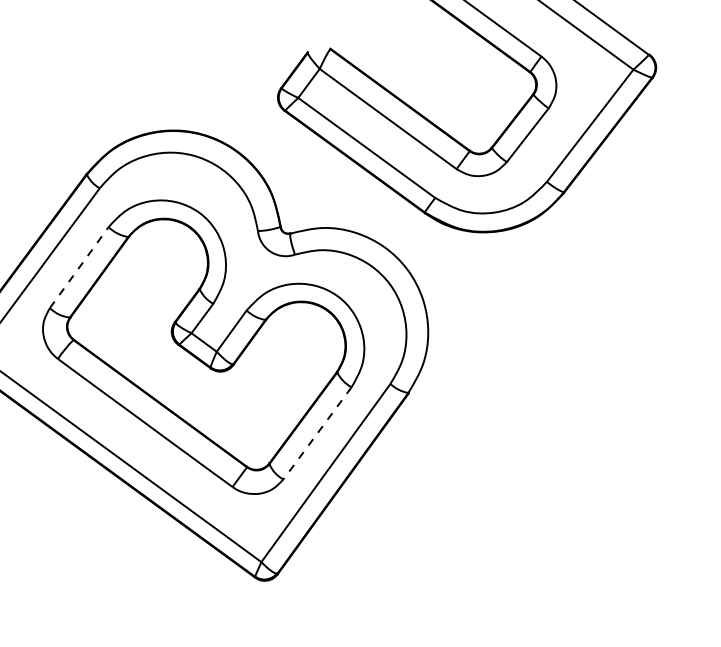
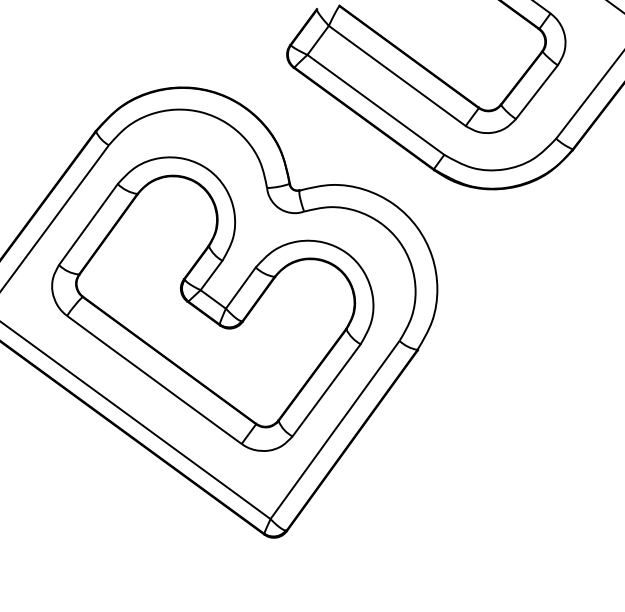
line: (79, 267) -> (88, 224), dashed -> solid
line: (317, 433) -> (326, 390), dashed -> solid

